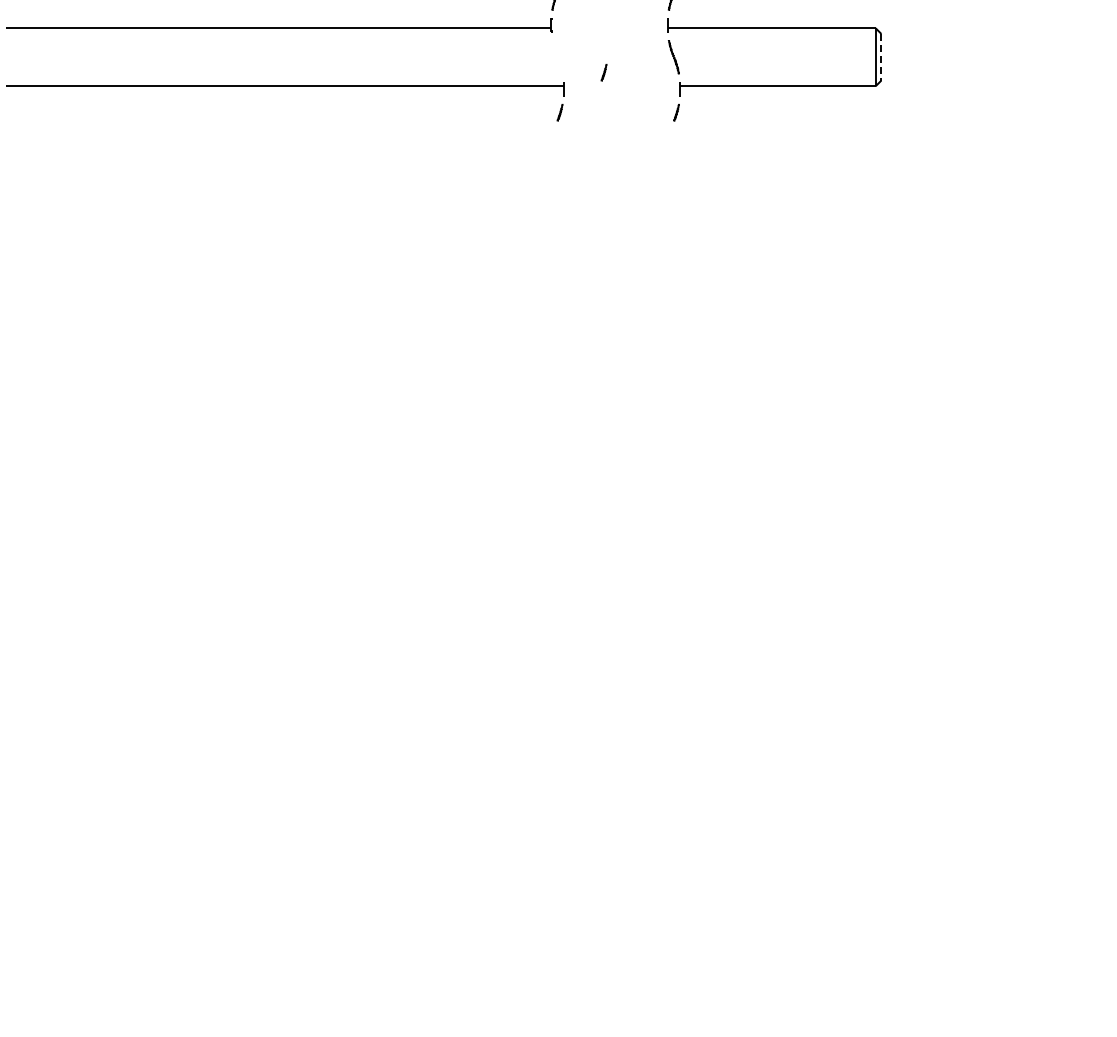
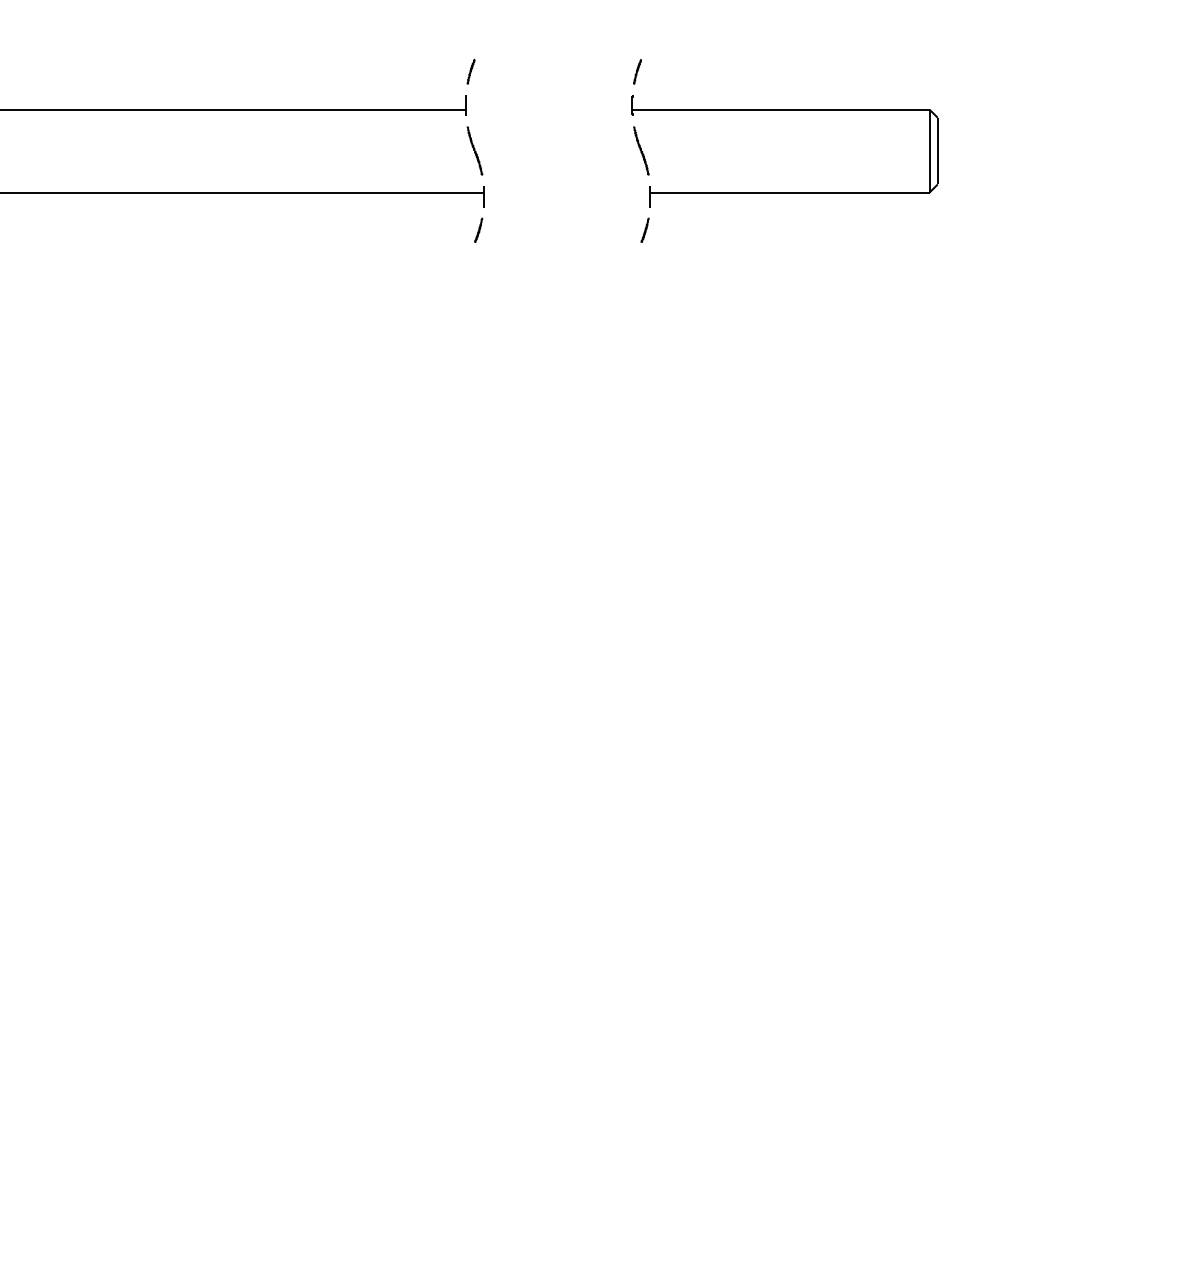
line: (557, 57) -> (474, 151), added
line: (881, 57) -> (937, 151), dashed -> solid
line: (603, 72) -> (540, 172), removed

